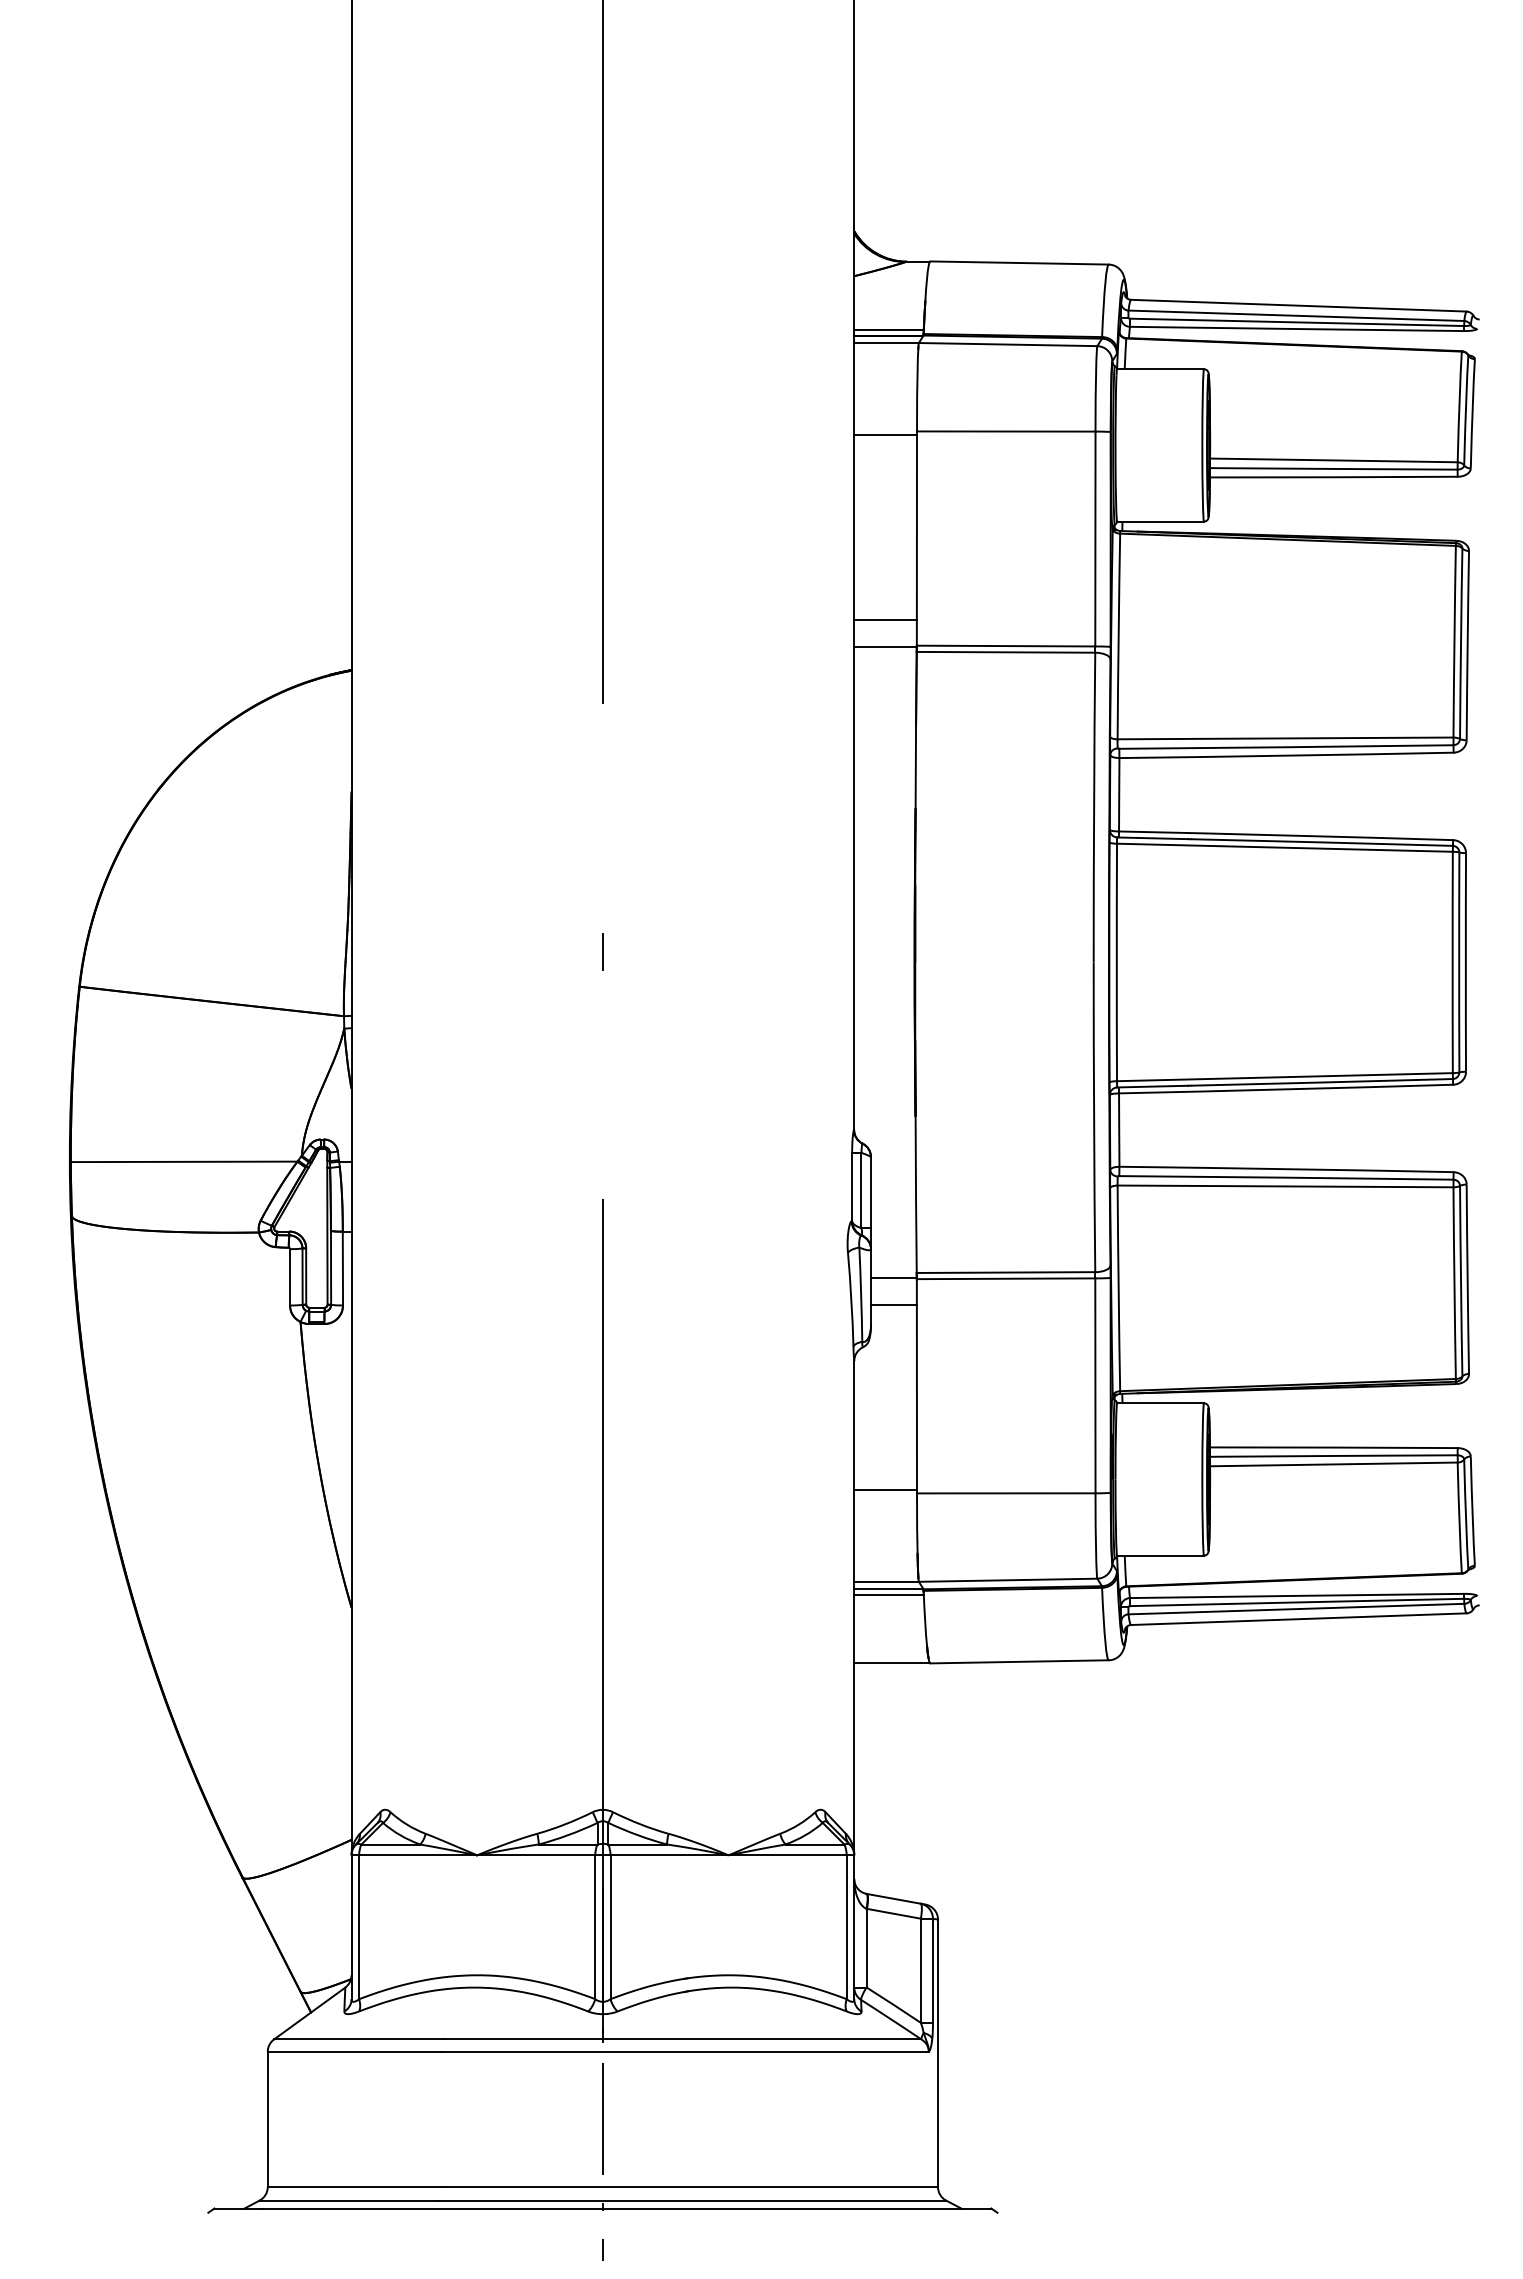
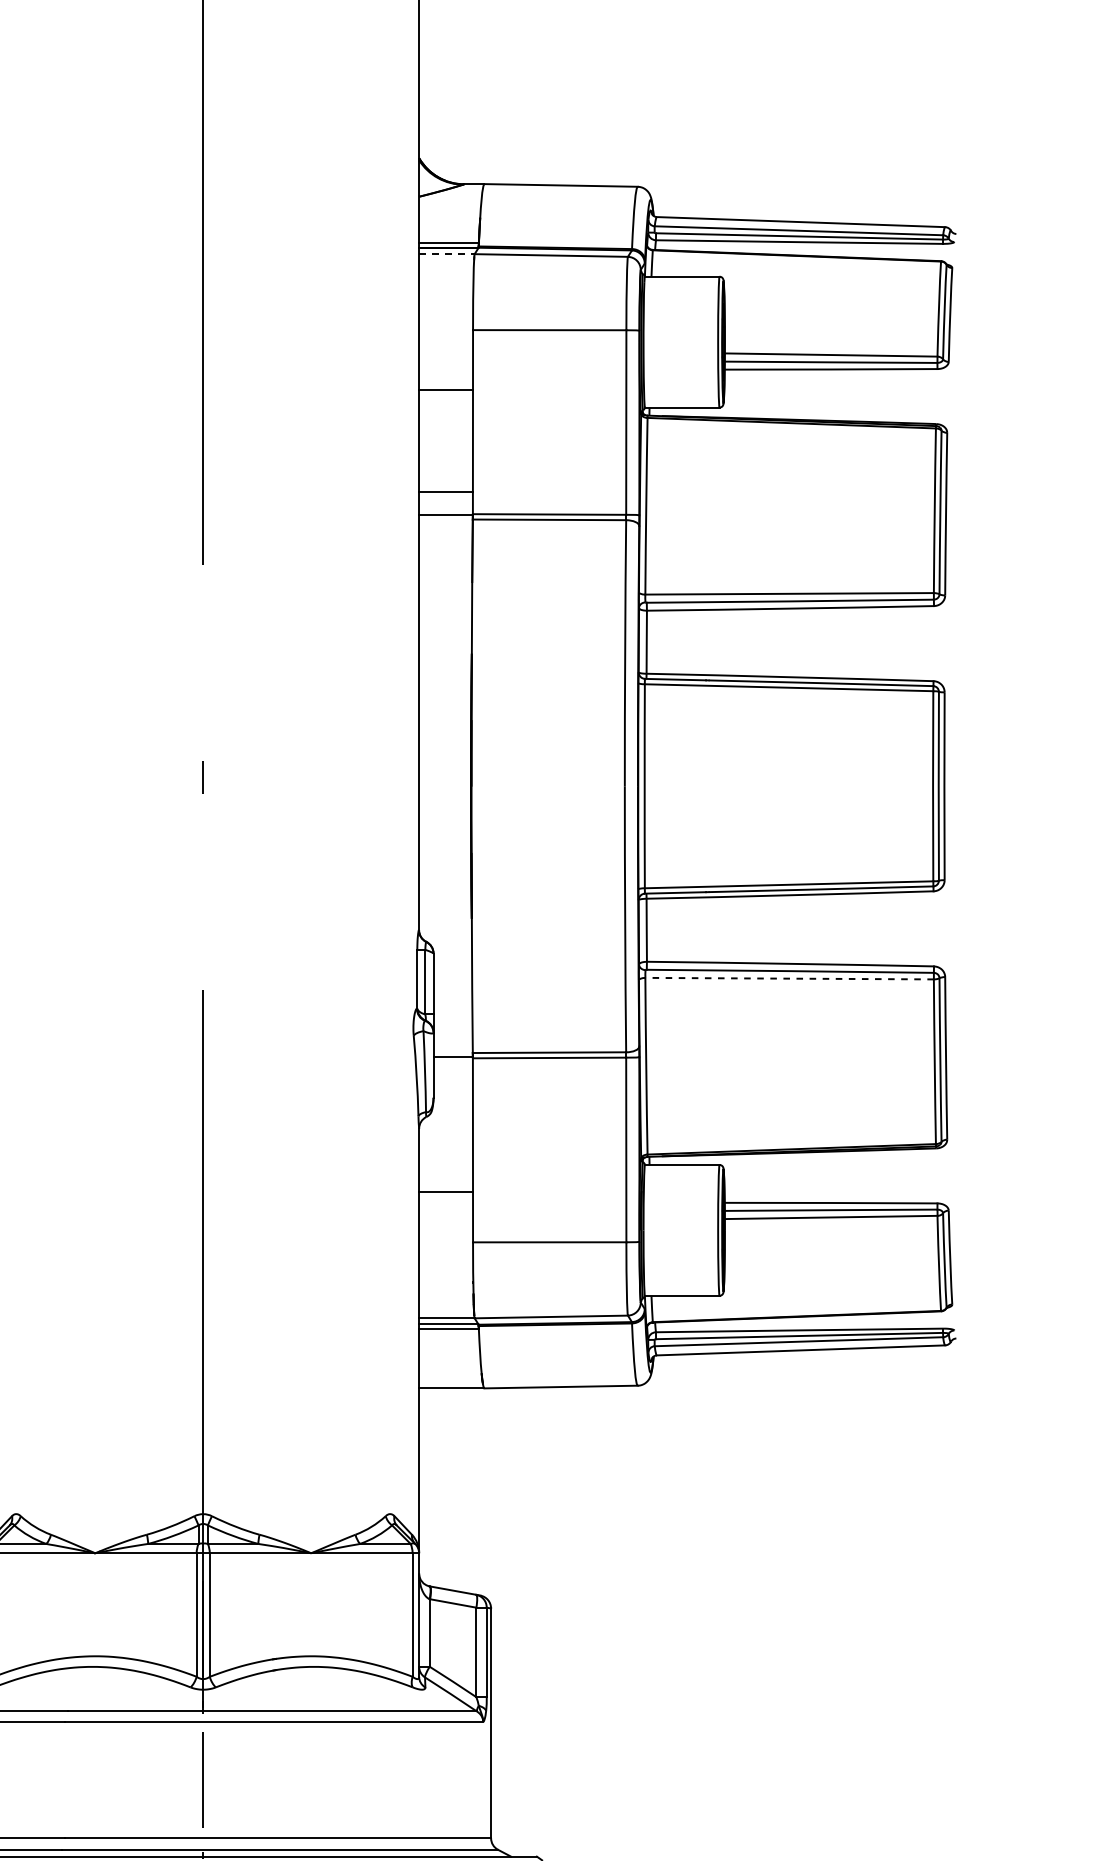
line: (887, 343) -> (447, 254), solid -> dashed
line: (885, 434) -> (445, 389), moved
line: (1285, 1186) -> (789, 978), solid -> dashed
line: (894, 1305) -> (453, 1080), removed
line: (885, 1490) -> (445, 1192), moved

